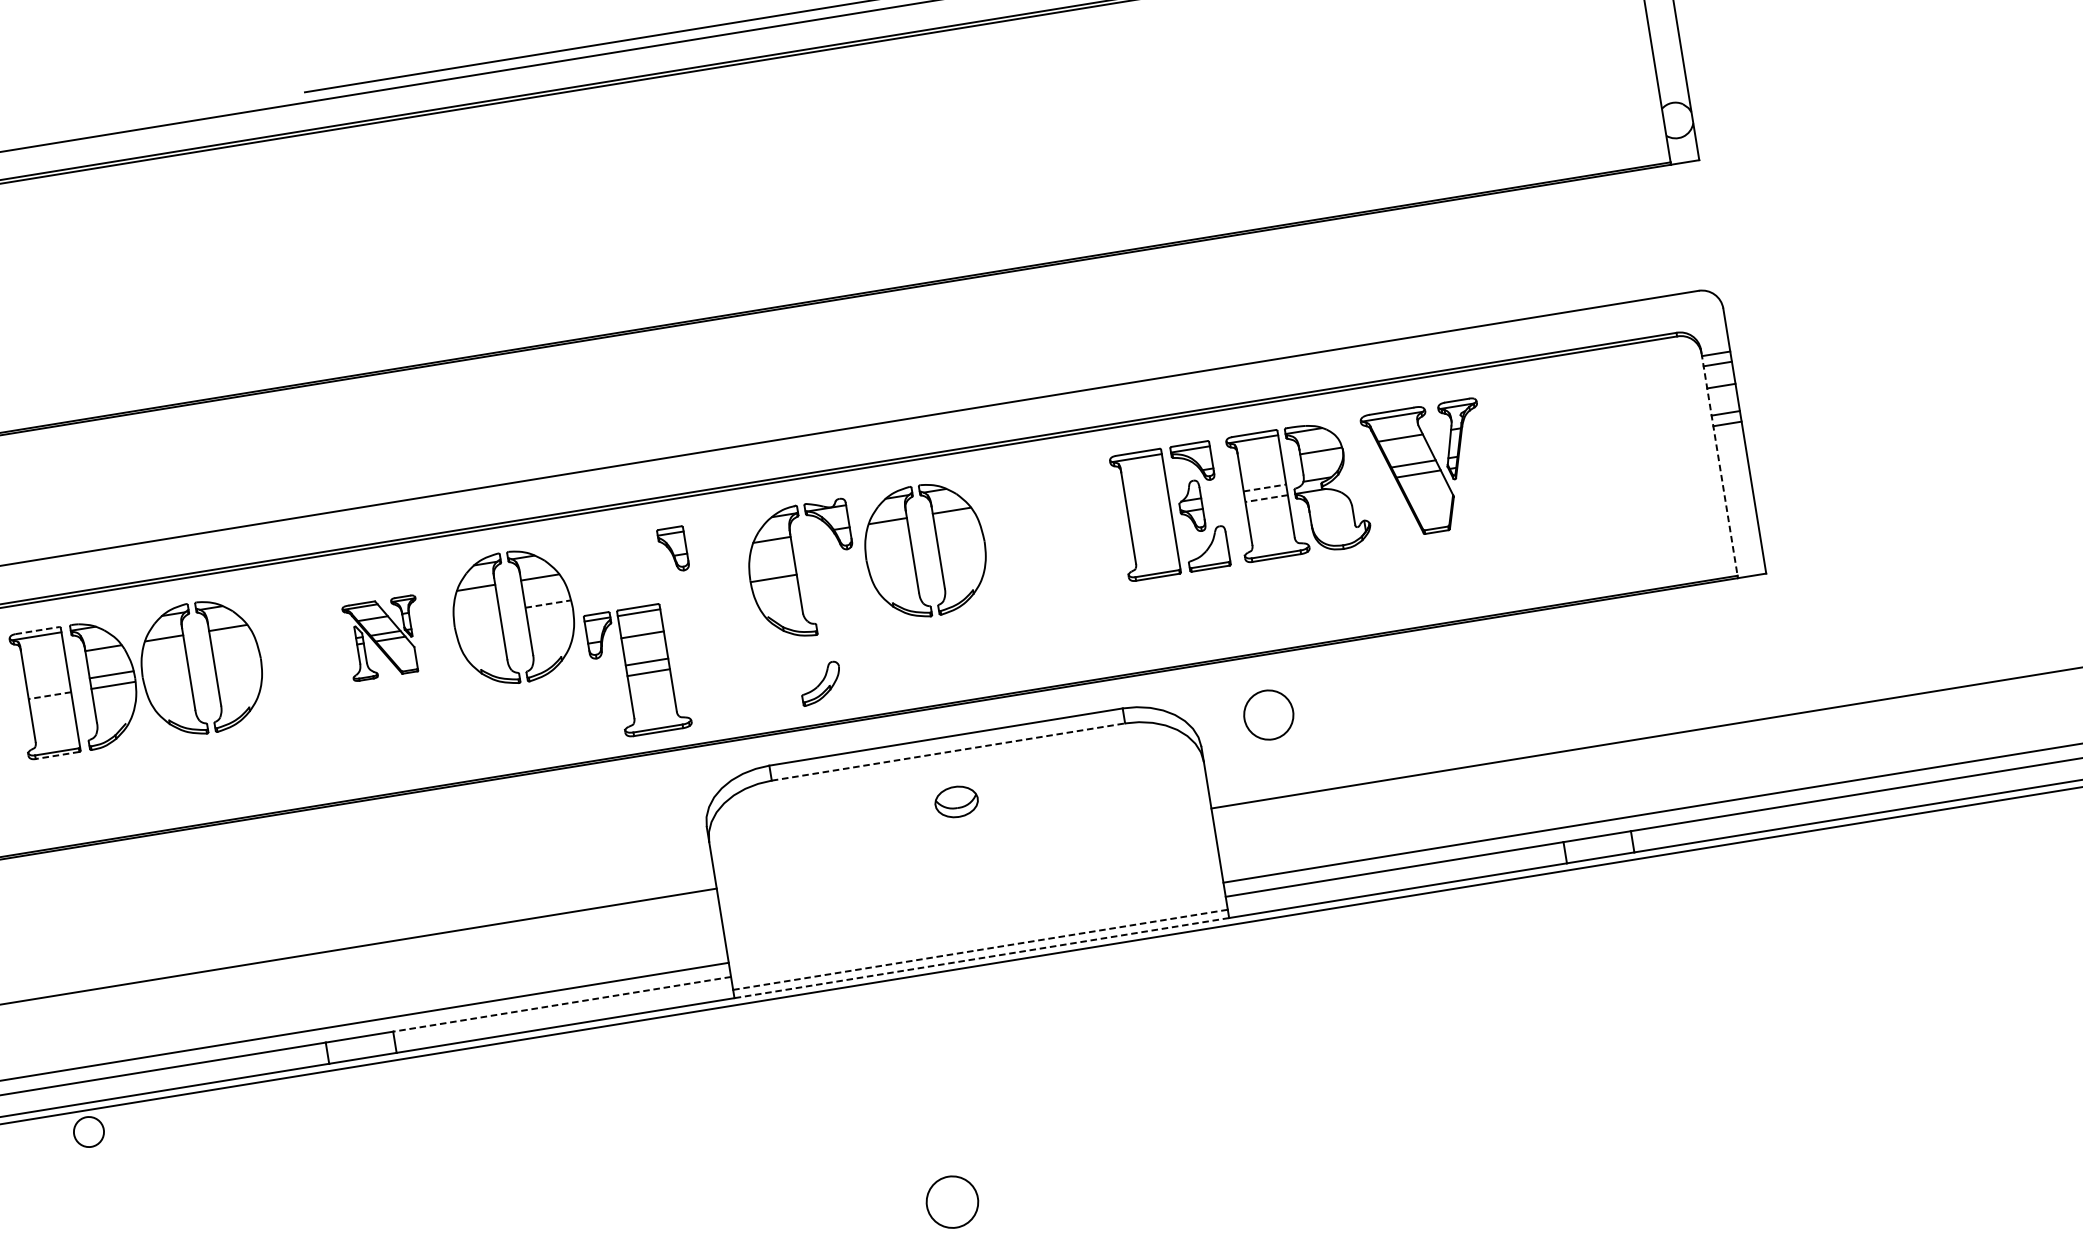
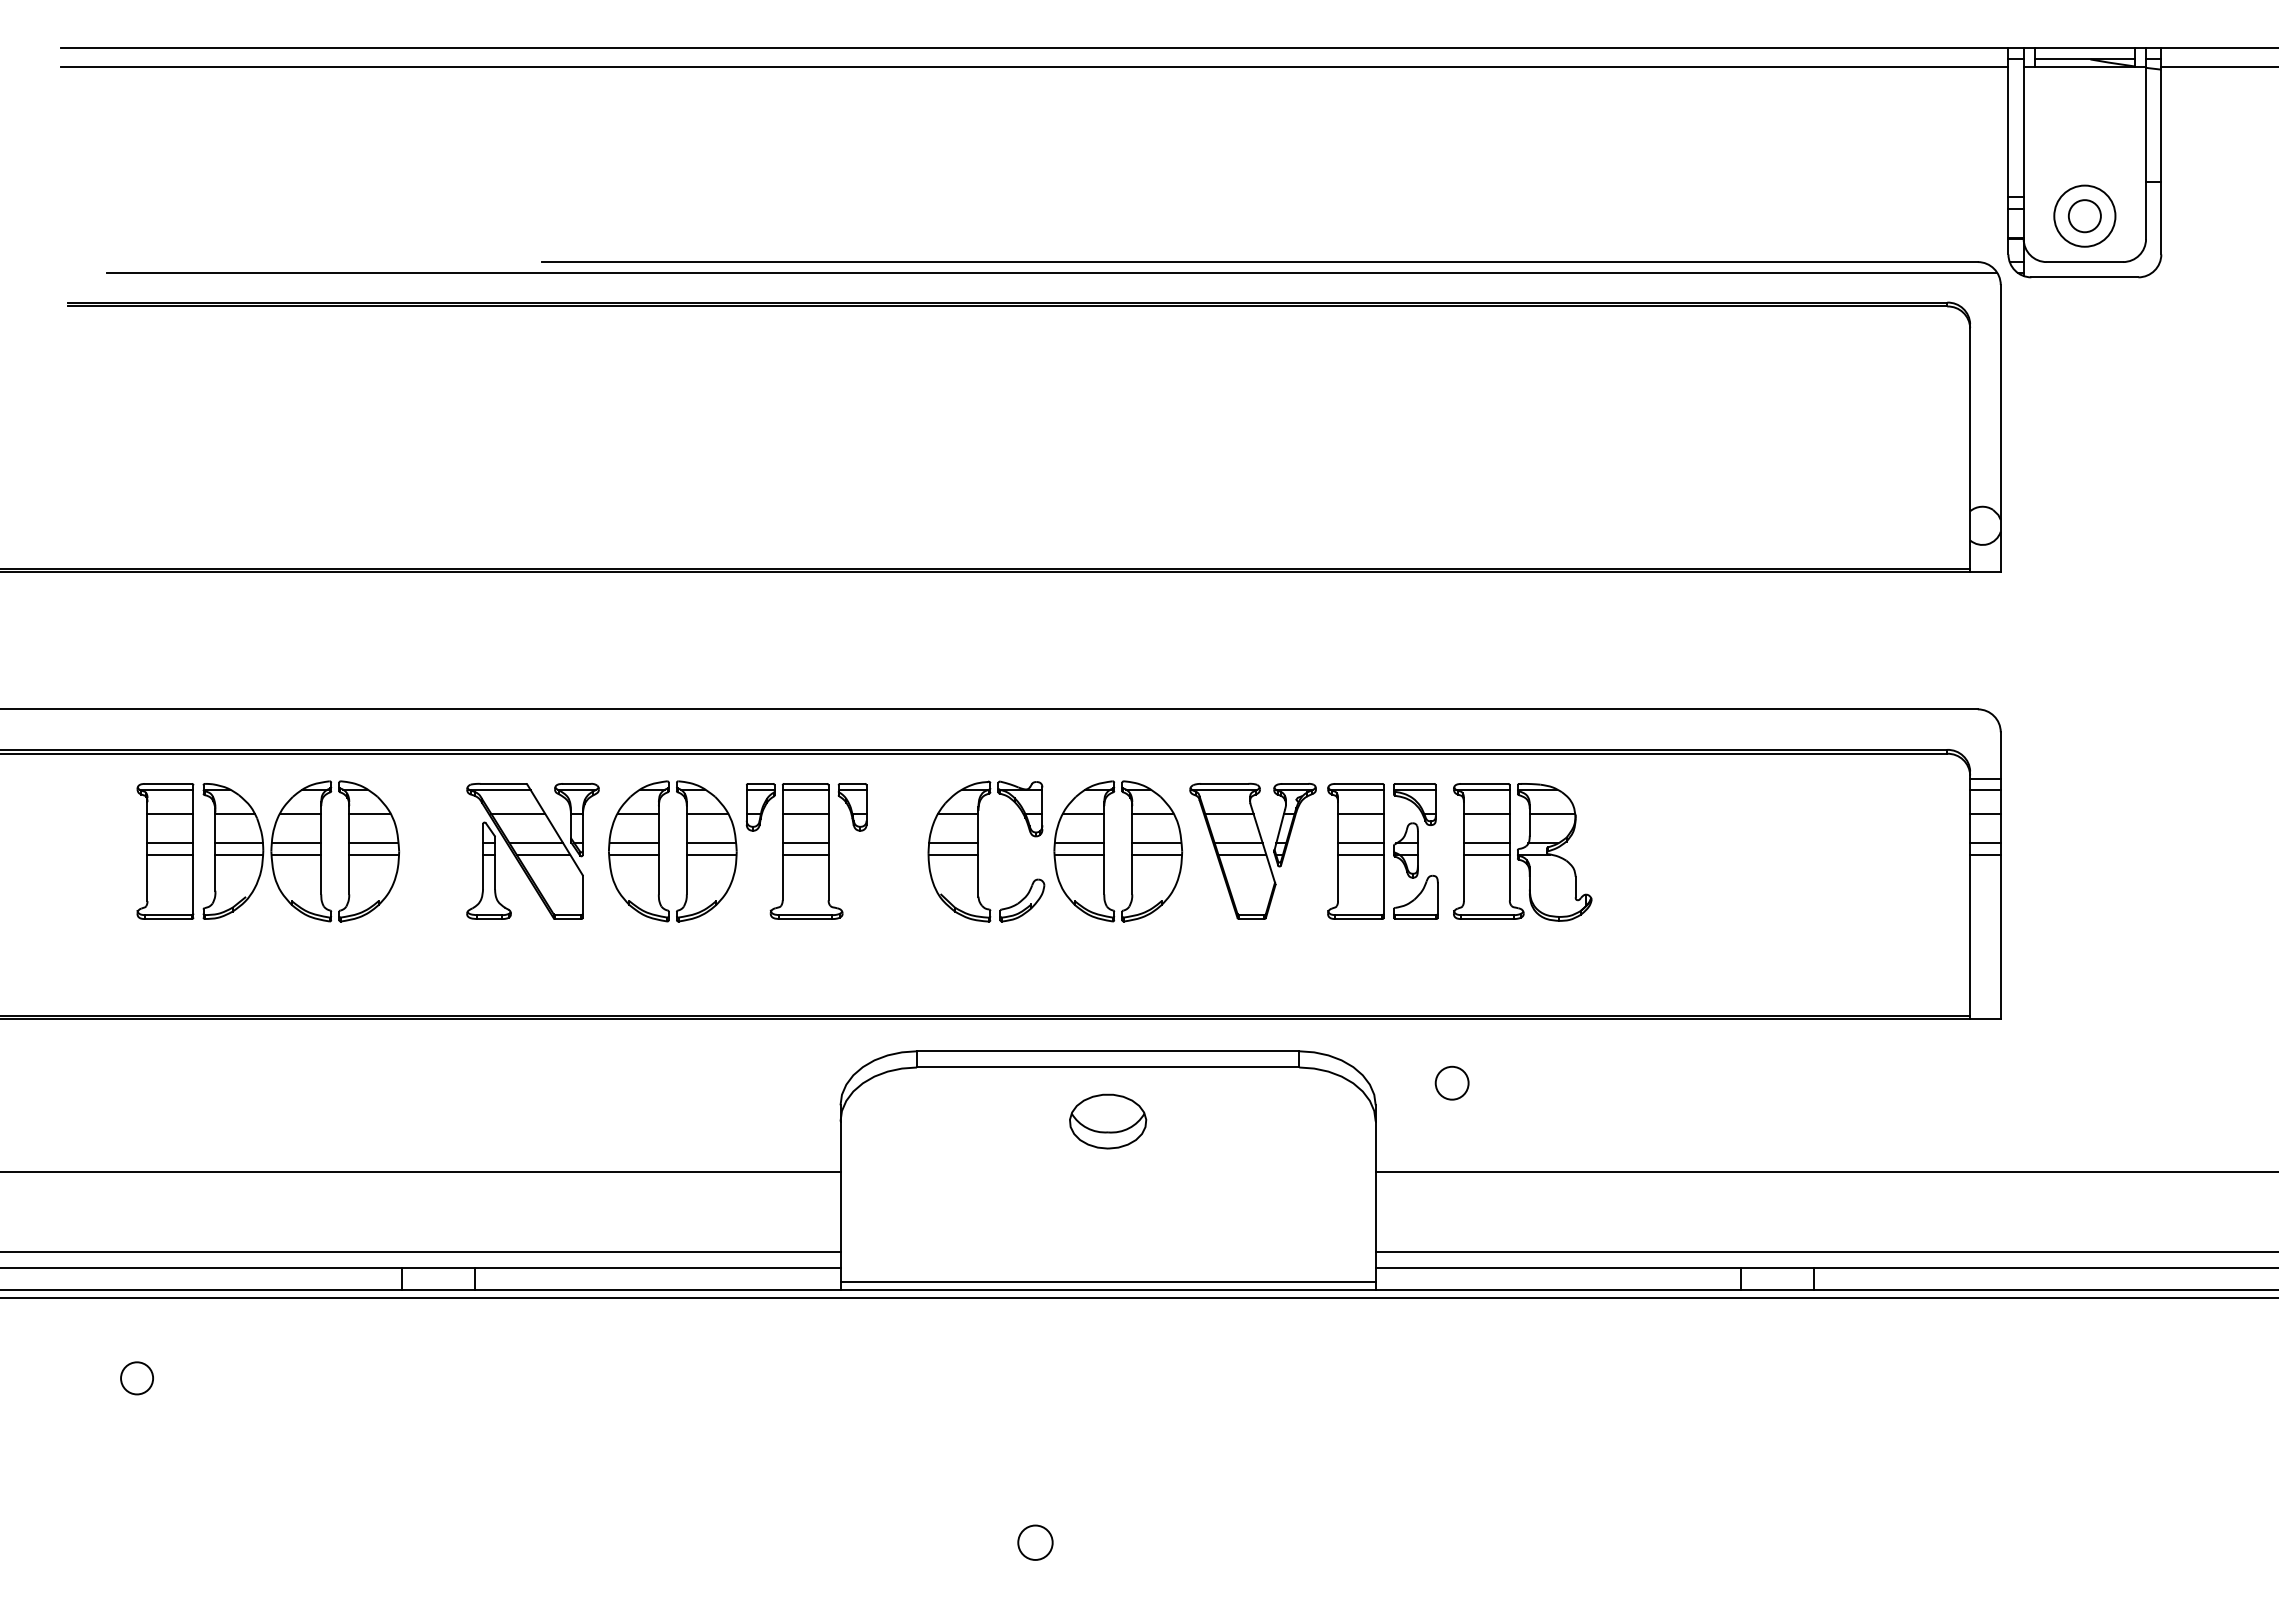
line: (1260, 460) -> (1486, 813), added
line: (1719, 463) -> (1970, 895), dashed -> solid
part: (1427, 468) -> (1252, 850), moved
line: (1143, 479) -> (1360, 813), added
line: (1264, 488) -> (1486, 843), dashed -> solid
line: (1266, 498) -> (1486, 854), dashed -> solid
line: (1148, 507) -> (1360, 843), added
line: (1149, 517) -> (1360, 854), added
line: (959, 537) -> (1156, 843), added
line: (961, 547) -> (1156, 854), added
line: (888, 549) -> (1079, 843), added
line: (890, 559) -> (1079, 854), added
line: (772, 568) -> (953, 843), added
line: (548, 604) -> (711, 843), dashed -> solid
line: (550, 614) -> (711, 854), added
line: (476, 616) -> (633, 843), added
line: (477, 626) -> (633, 854), added
line: (37, 630) -> (168, 783), dashed -> solid
part: (383, 637) -> (532, 850), size x1.67
line: (235, 654) -> (373, 843), added
line: (43, 657) -> (170, 813), added
line: (237, 665) -> (373, 854), added
line: (164, 666) -> (296, 843), added
part: (637, 671) -> (794, 851), moved
line: (166, 676) -> (296, 854), added
part: (821, 683) -> (1022, 900), moved
line: (48, 685) -> (170, 843), added
line: (49, 695) -> (170, 854), dashed -> solid
circle: (1268, 714) -> (1451, 1082), size x0.62
line: (948, 751) -> (1108, 1067), dashed -> solid
line: (57, 755) -> (168, 919), dashed -> solid
part: (956, 801) -> (1108, 1121), size x1.67
line: (980, 949) -> (1108, 1281), dashed -> solid
line: (982, 958) -> (1108, 1290), dashed -> solid
line: (561, 1004) -> (657, 1267), dashed -> solid
circle: (88, 1132) -> (136, 1378), moved
circle: (952, 1201) -> (1035, 1542), size x0.62

